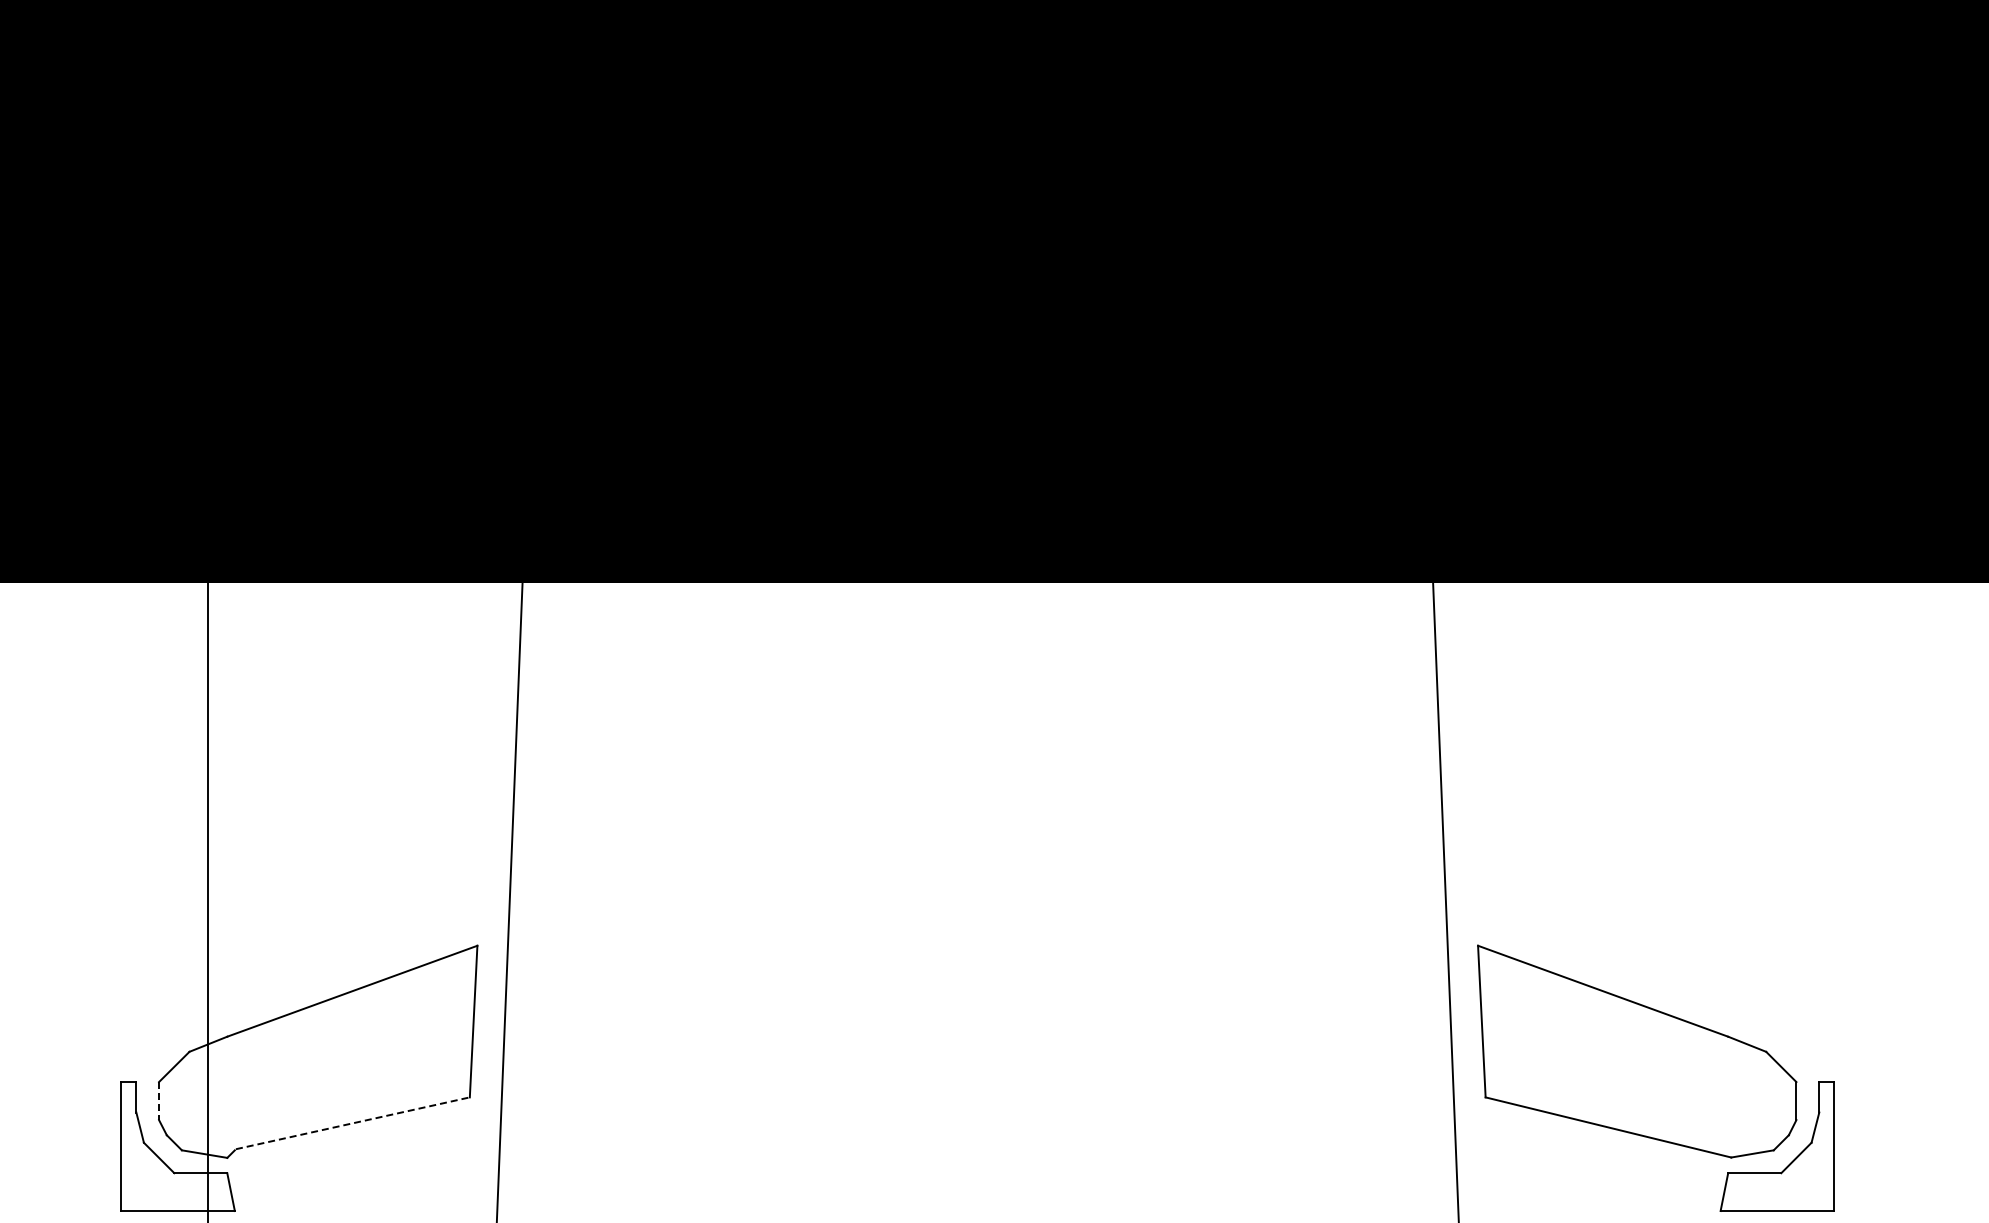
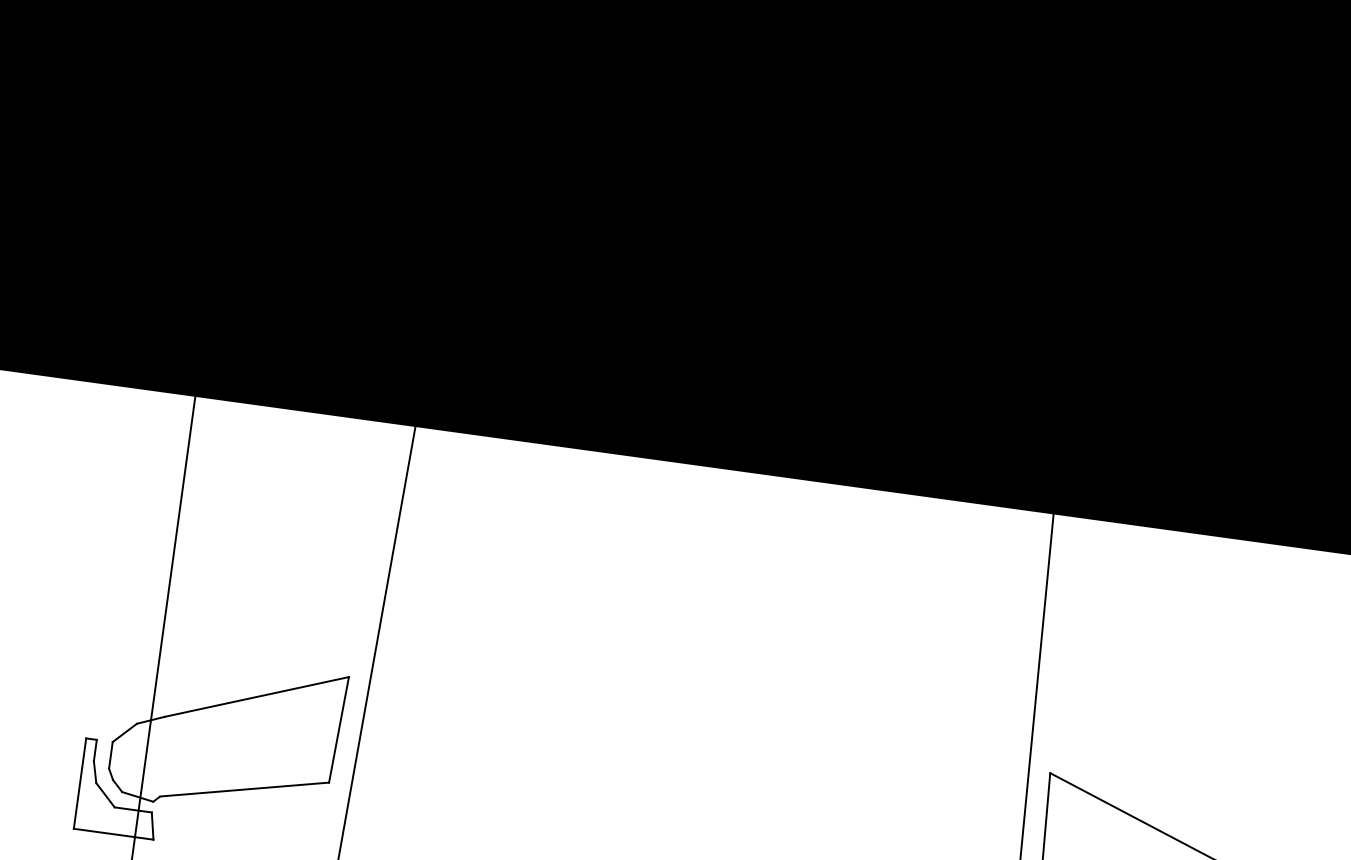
line: (159, 1101) -> (111, 755), dashed -> solid
line: (352, 1123) -> (244, 789), dashed -> solid

